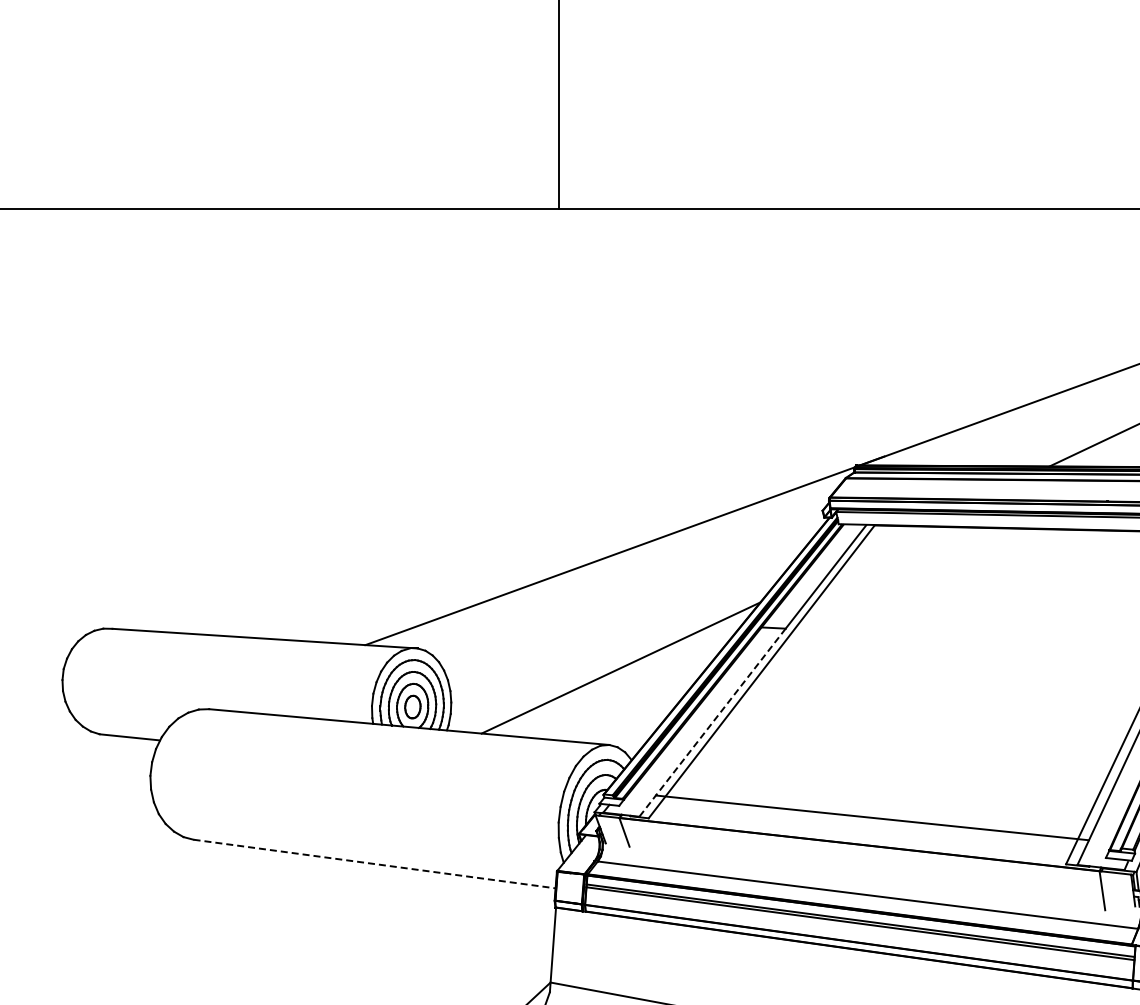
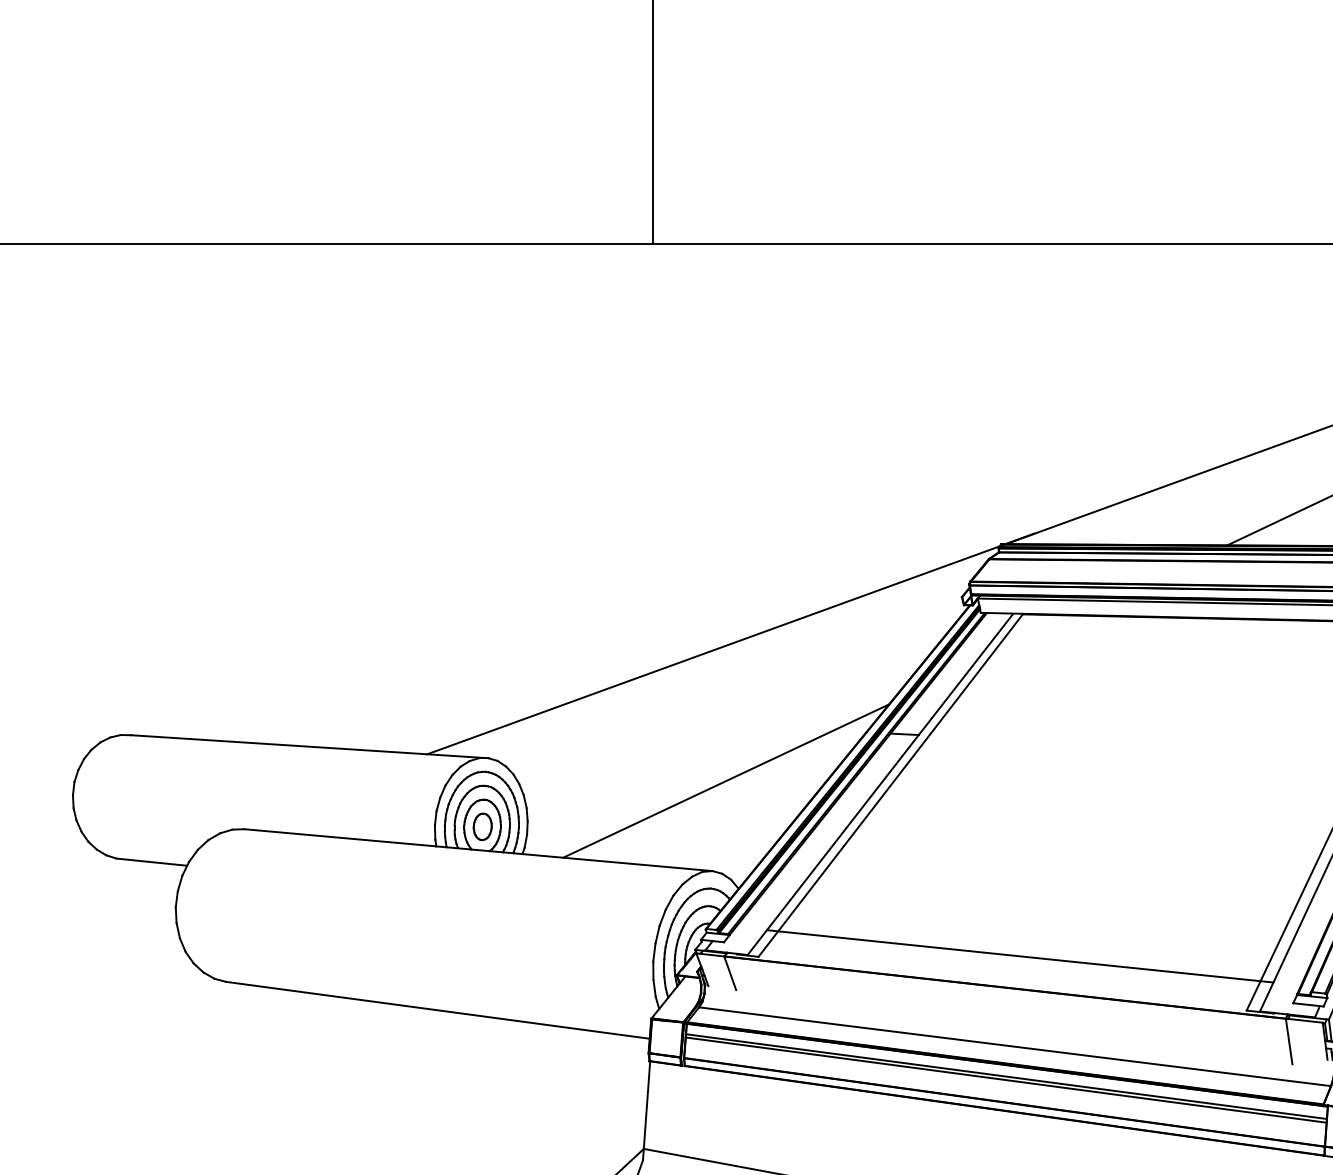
line: (712, 723) -> (833, 845), dashed -> solid
line: (374, 864) -> (437, 1010), dashed -> solid

